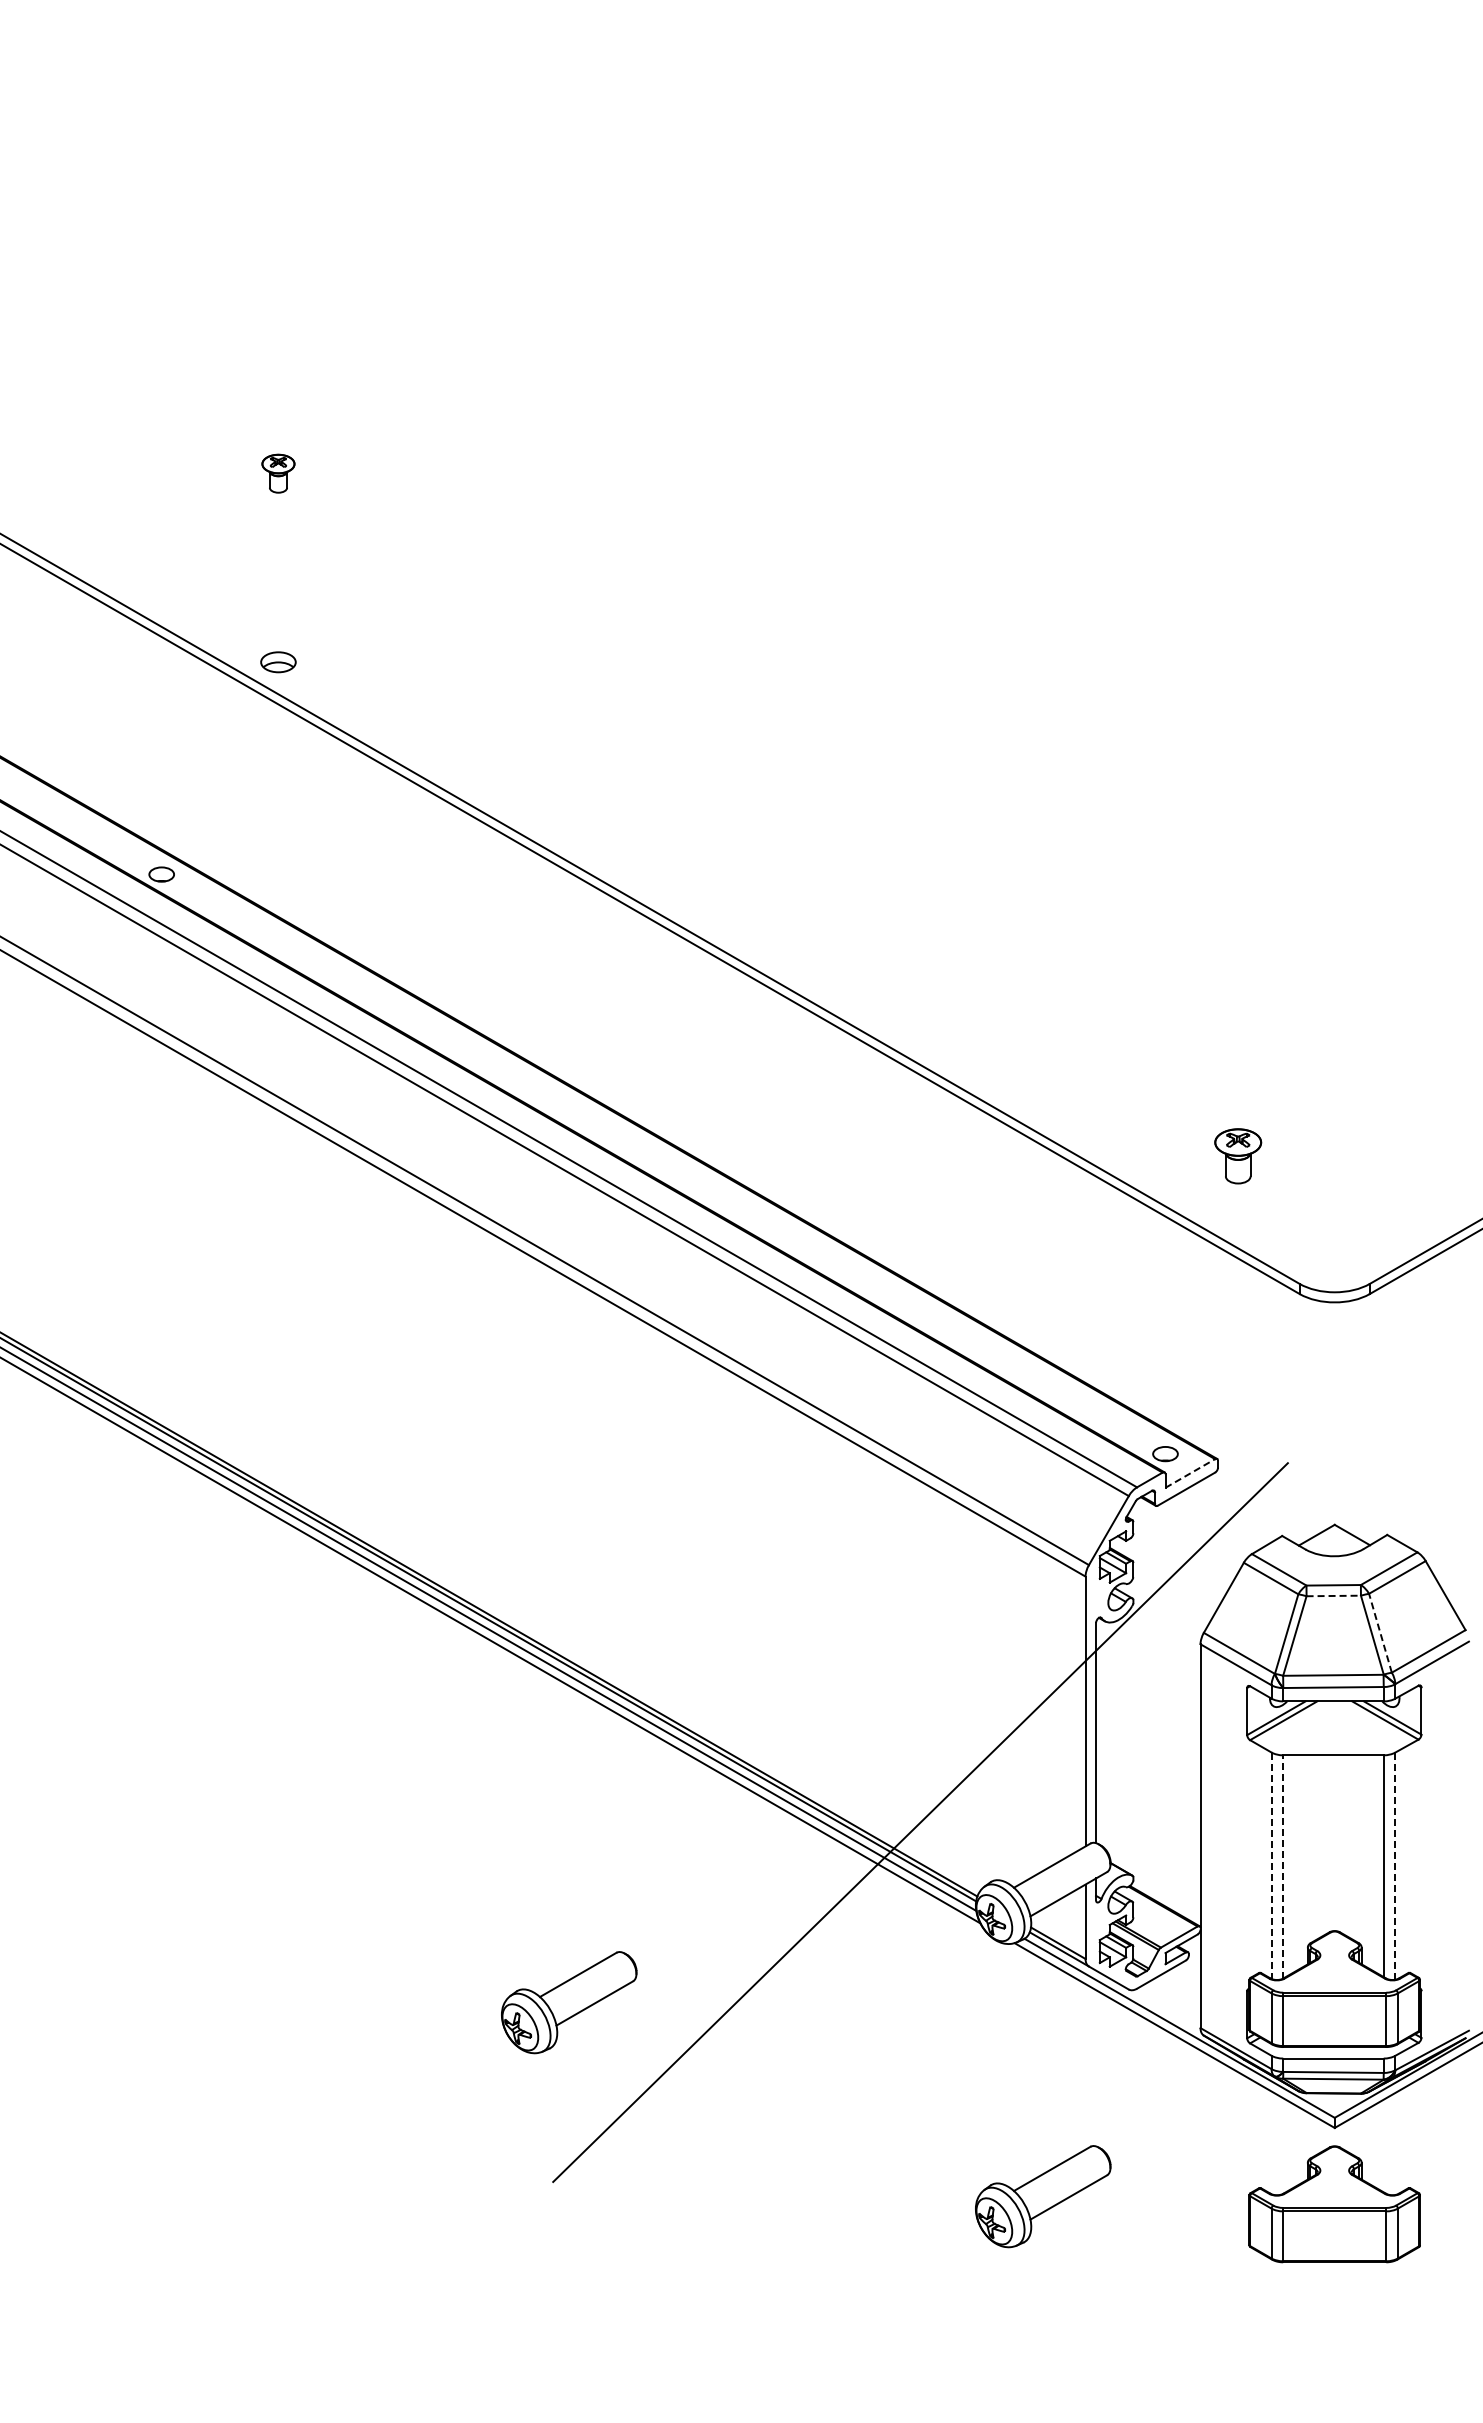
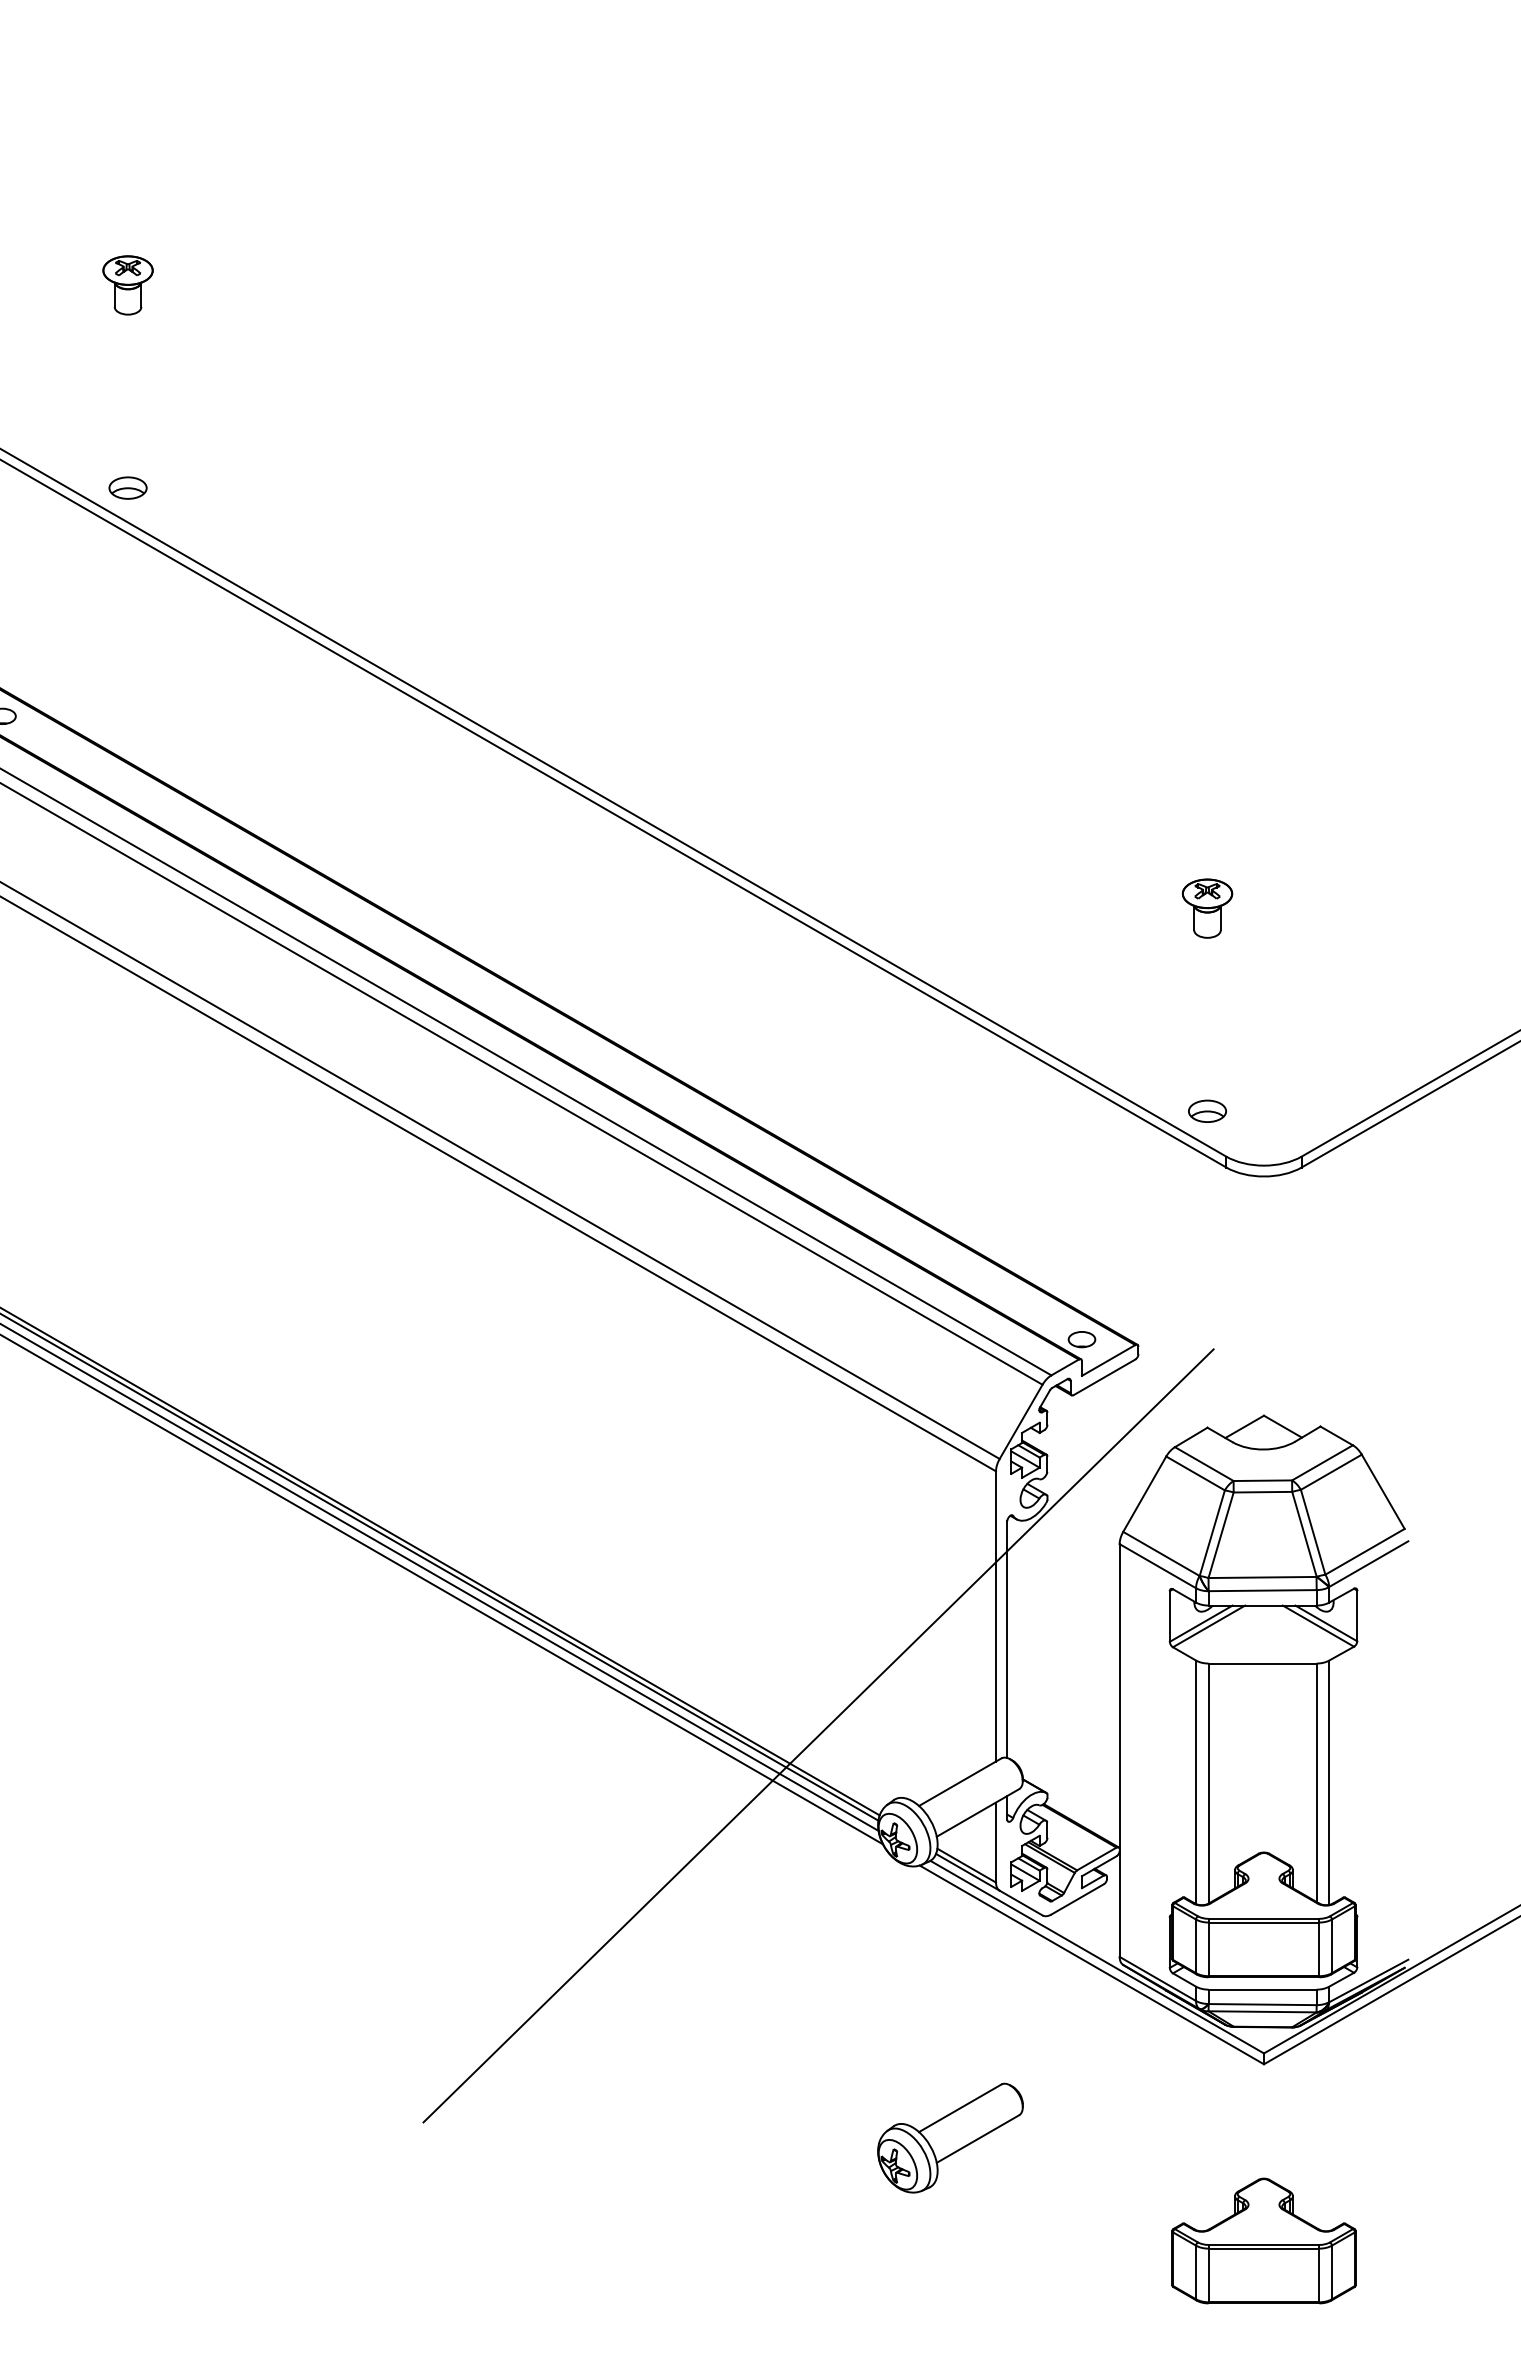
part: (278, 473) -> (128, 285), size x1.43
part: (1238, 1156) -> (1207, 908), moved
part: (1282, 1241) -> (1207, 1110), added
line: (1190, 1473) -> (1108, 1360), dashed -> solid
line: (1334, 1595) -> (1263, 1491), dashed -> solid
line: (1380, 1632) -> (1313, 1531), dashed -> solid
line: (1271, 1866) -> (1195, 1783), dashed -> solid
line: (1283, 1866) -> (1208, 1783), dashed -> solid
line: (1395, 1866) -> (1329, 1783), dashed -> solid
part: (569, 2002) -> (441, 1929), removed
part: (1334, 2204) -> (1263, 2241), moved

